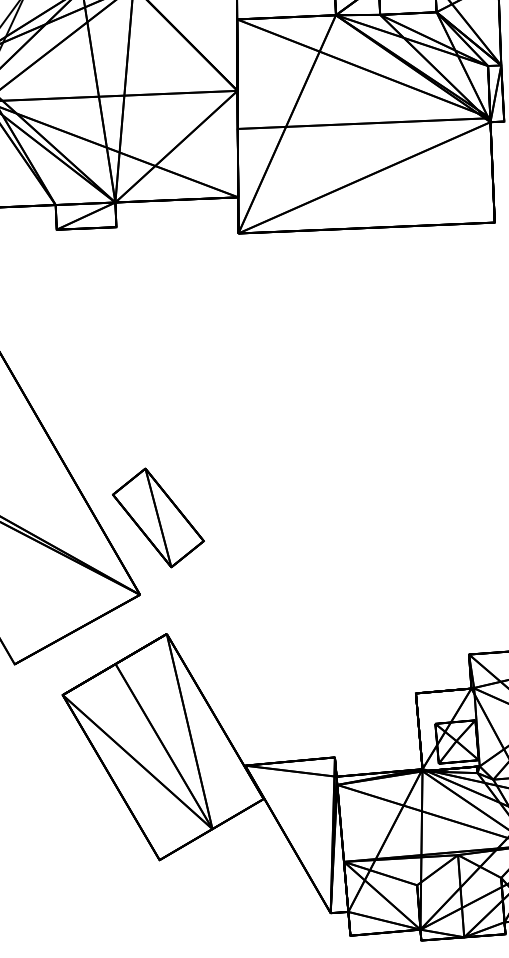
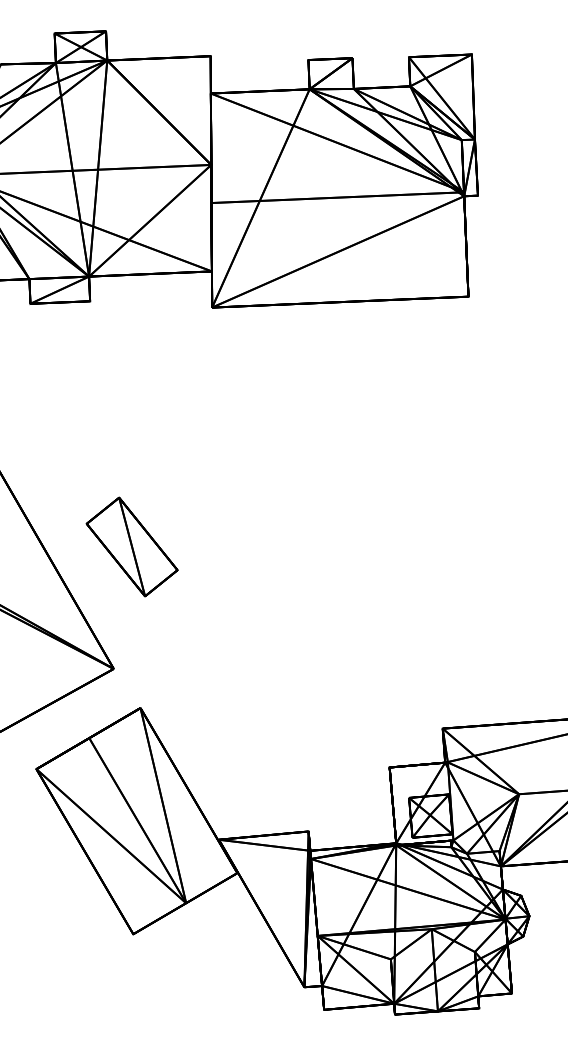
part: (157, 517) -> (131, 546), moved

